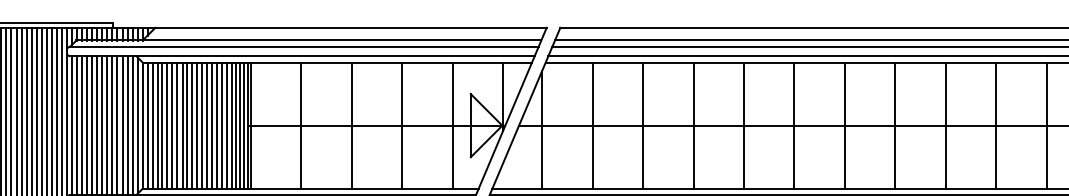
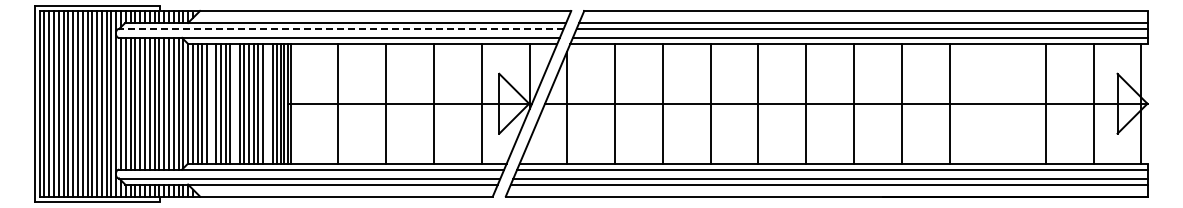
line: (303, 46) -> (340, 28), solid -> dashed
line: (167, 125) -> (211, 103), removed
line: (191, 125) -> (234, 103), removed
line: (226, 125) -> (267, 103), removed
line: (996, 125) -> (997, 103), removed

